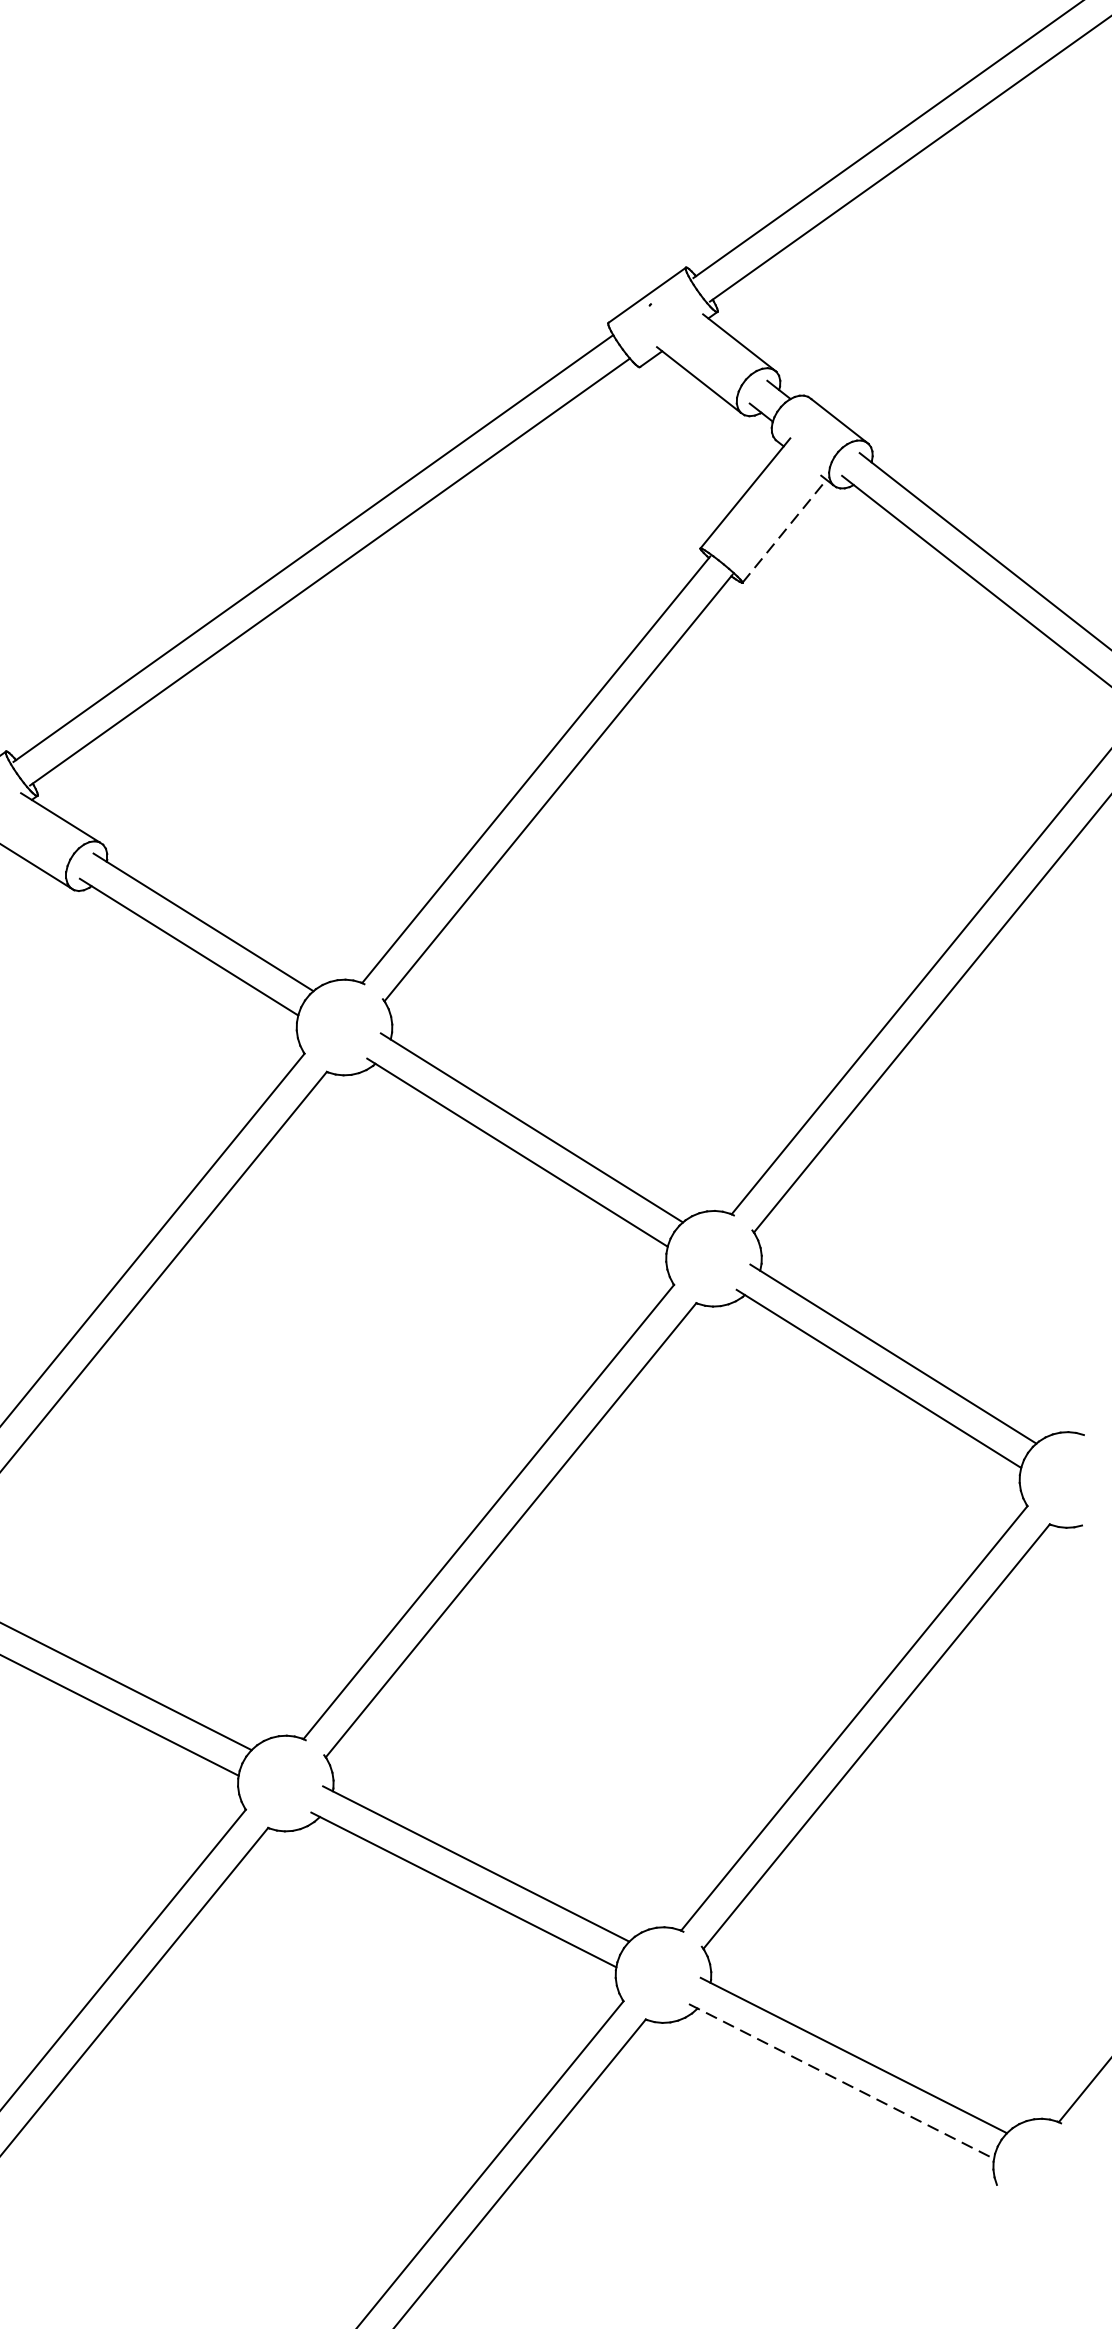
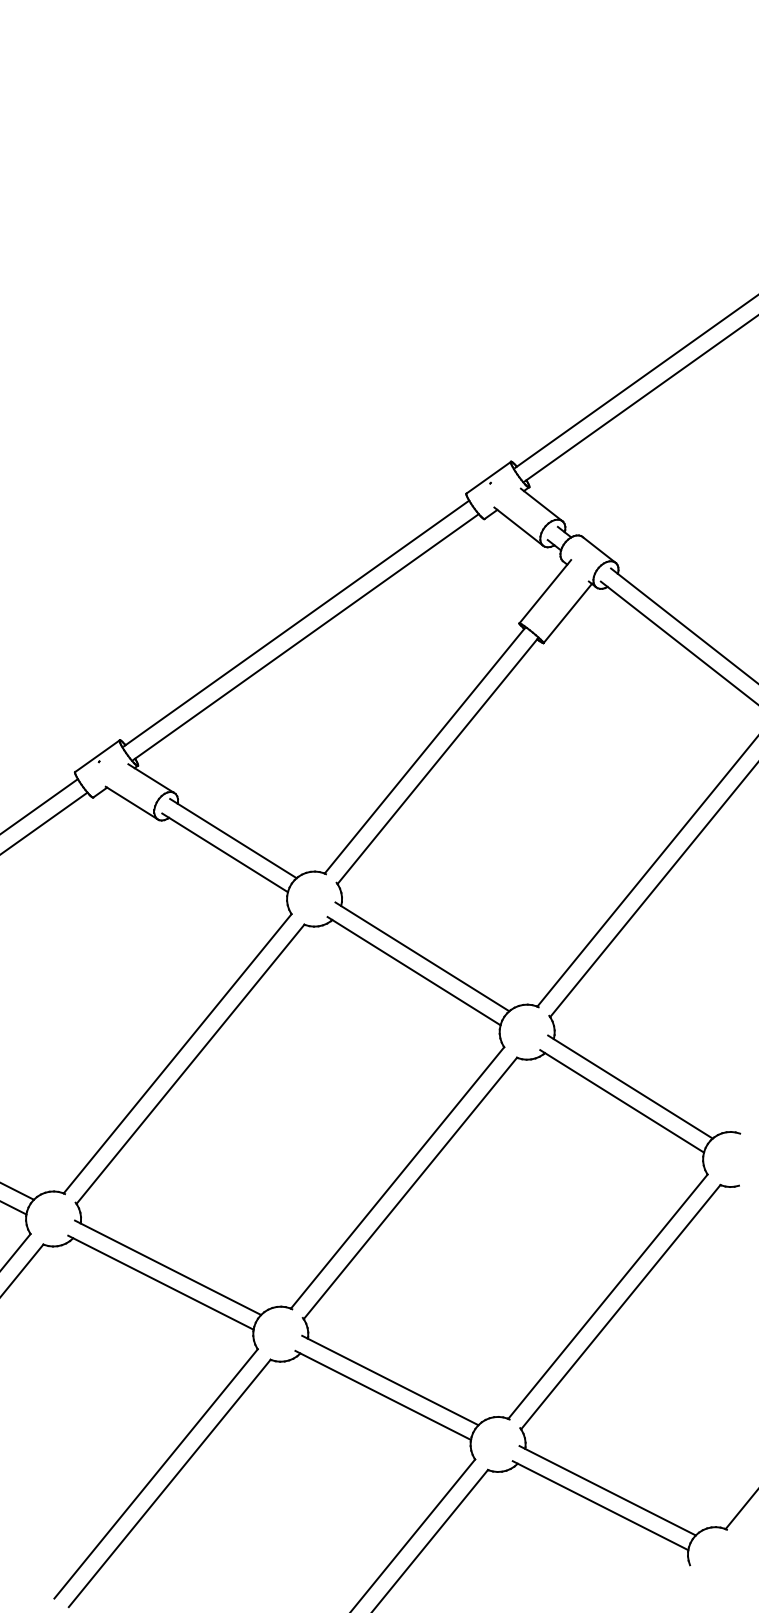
line: (785, 531) -> (568, 613), dashed -> solid
line: (843, 2081) -> (601, 1505), dashed -> solid

